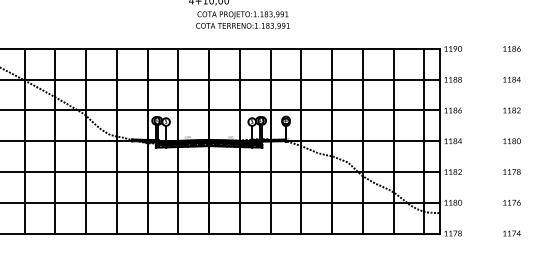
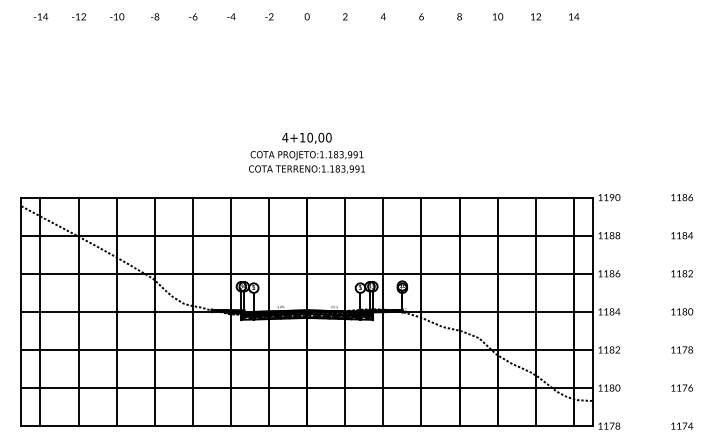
text: (242, 20) -> (306, 162), moved

